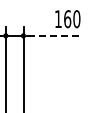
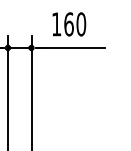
text: (67, 19) -> (68, 24), moved
line: (53, 35) -> (71, 47), dashed -> solid

